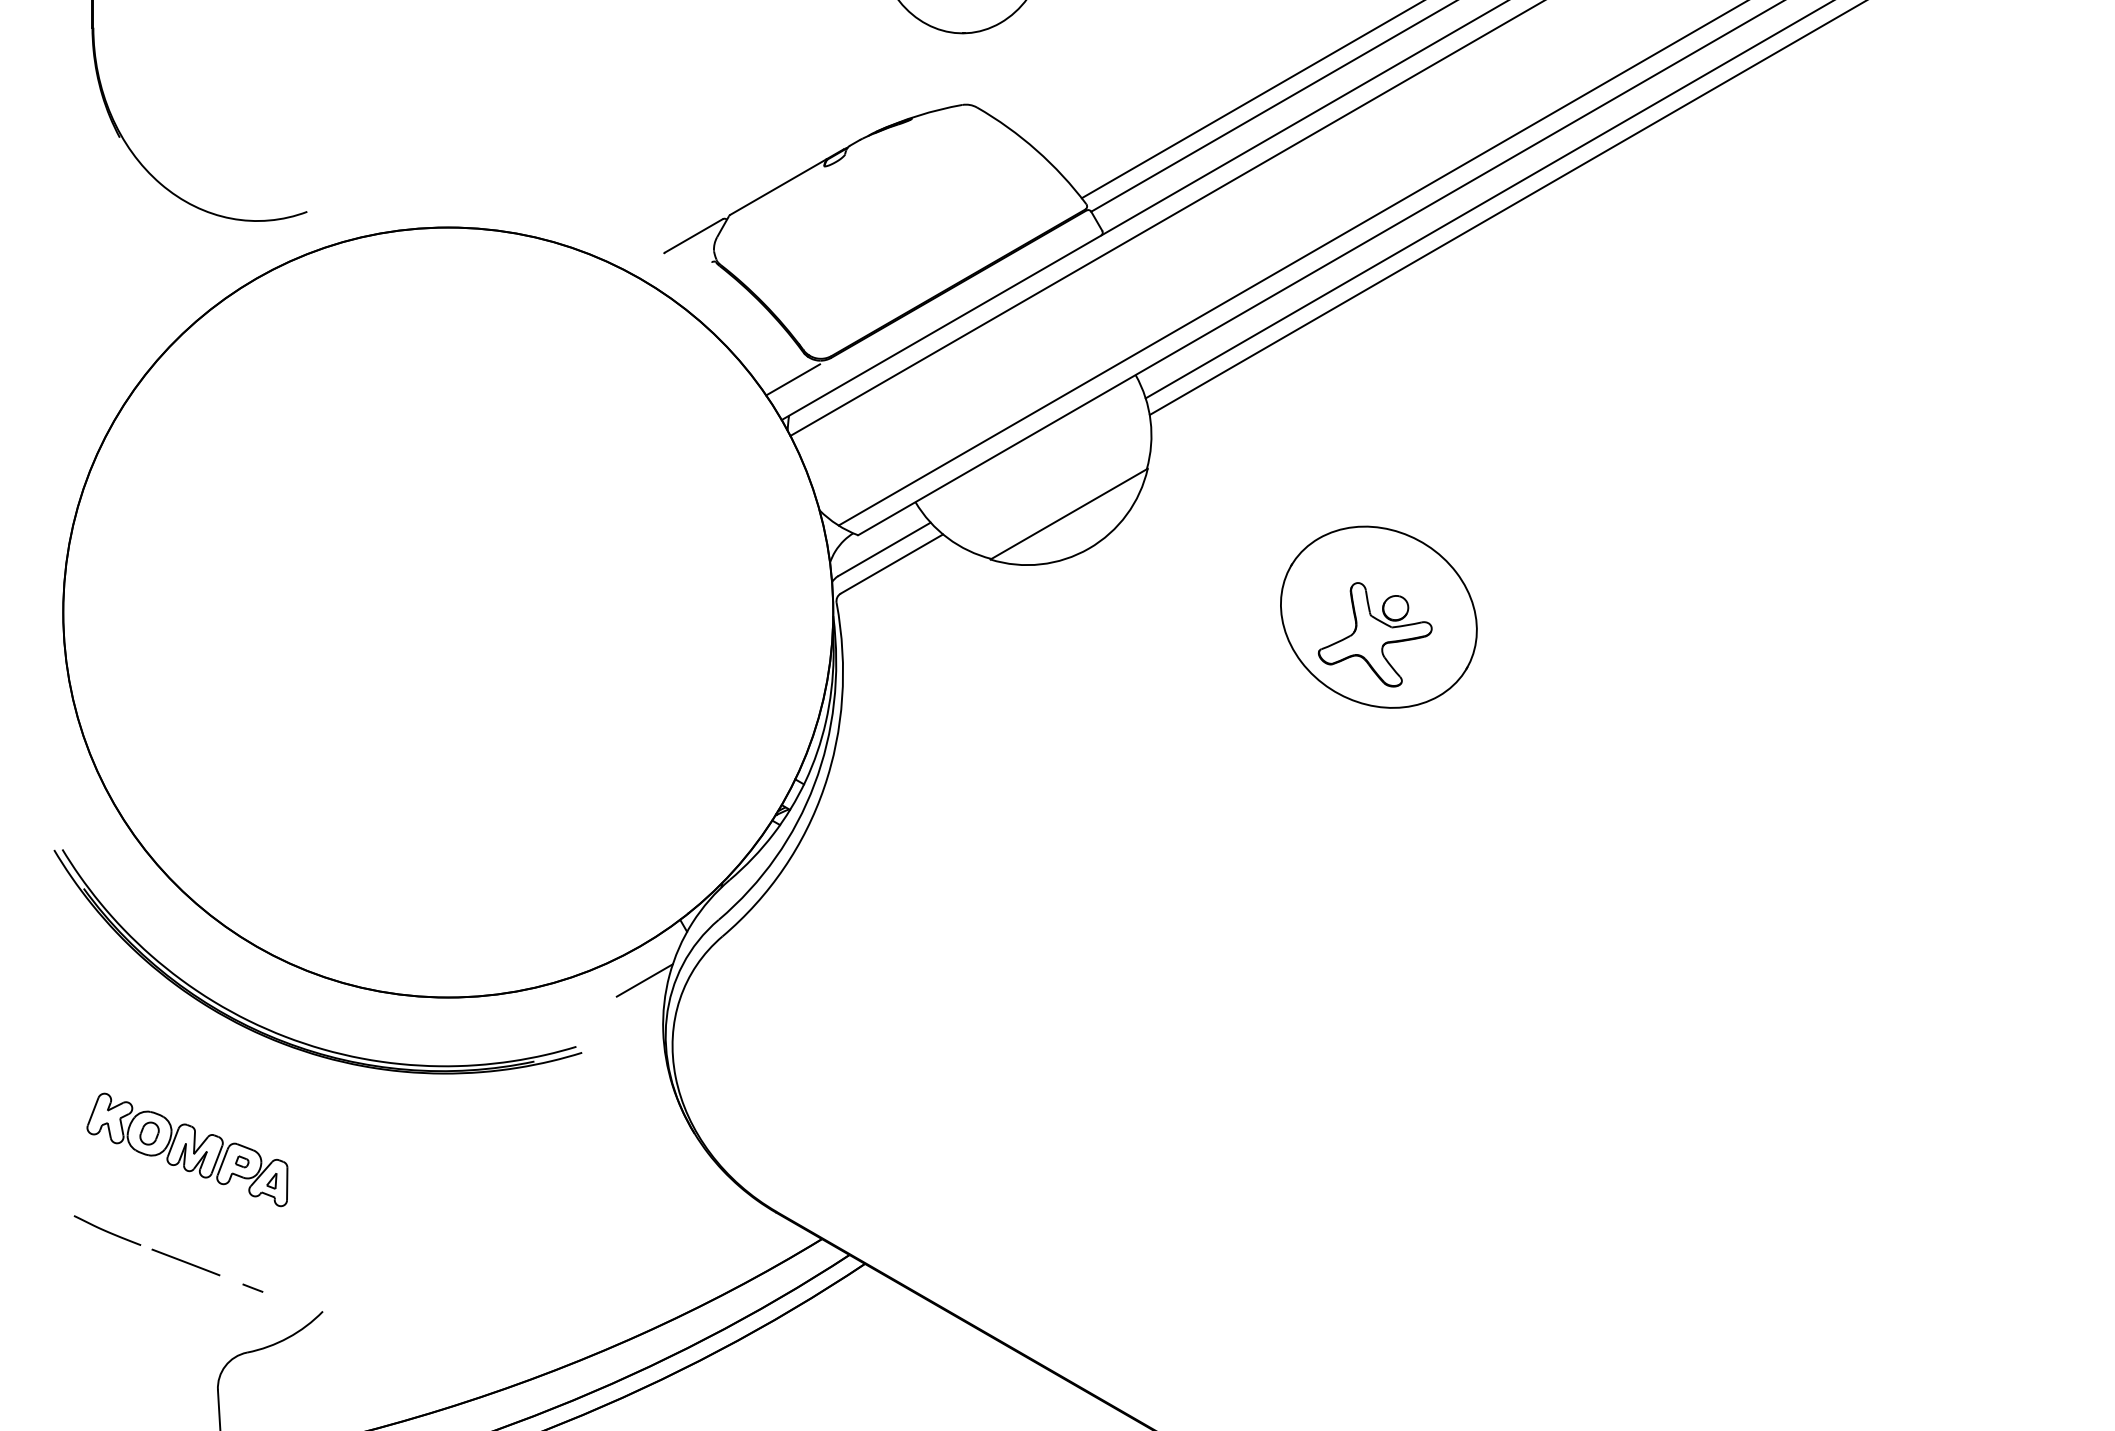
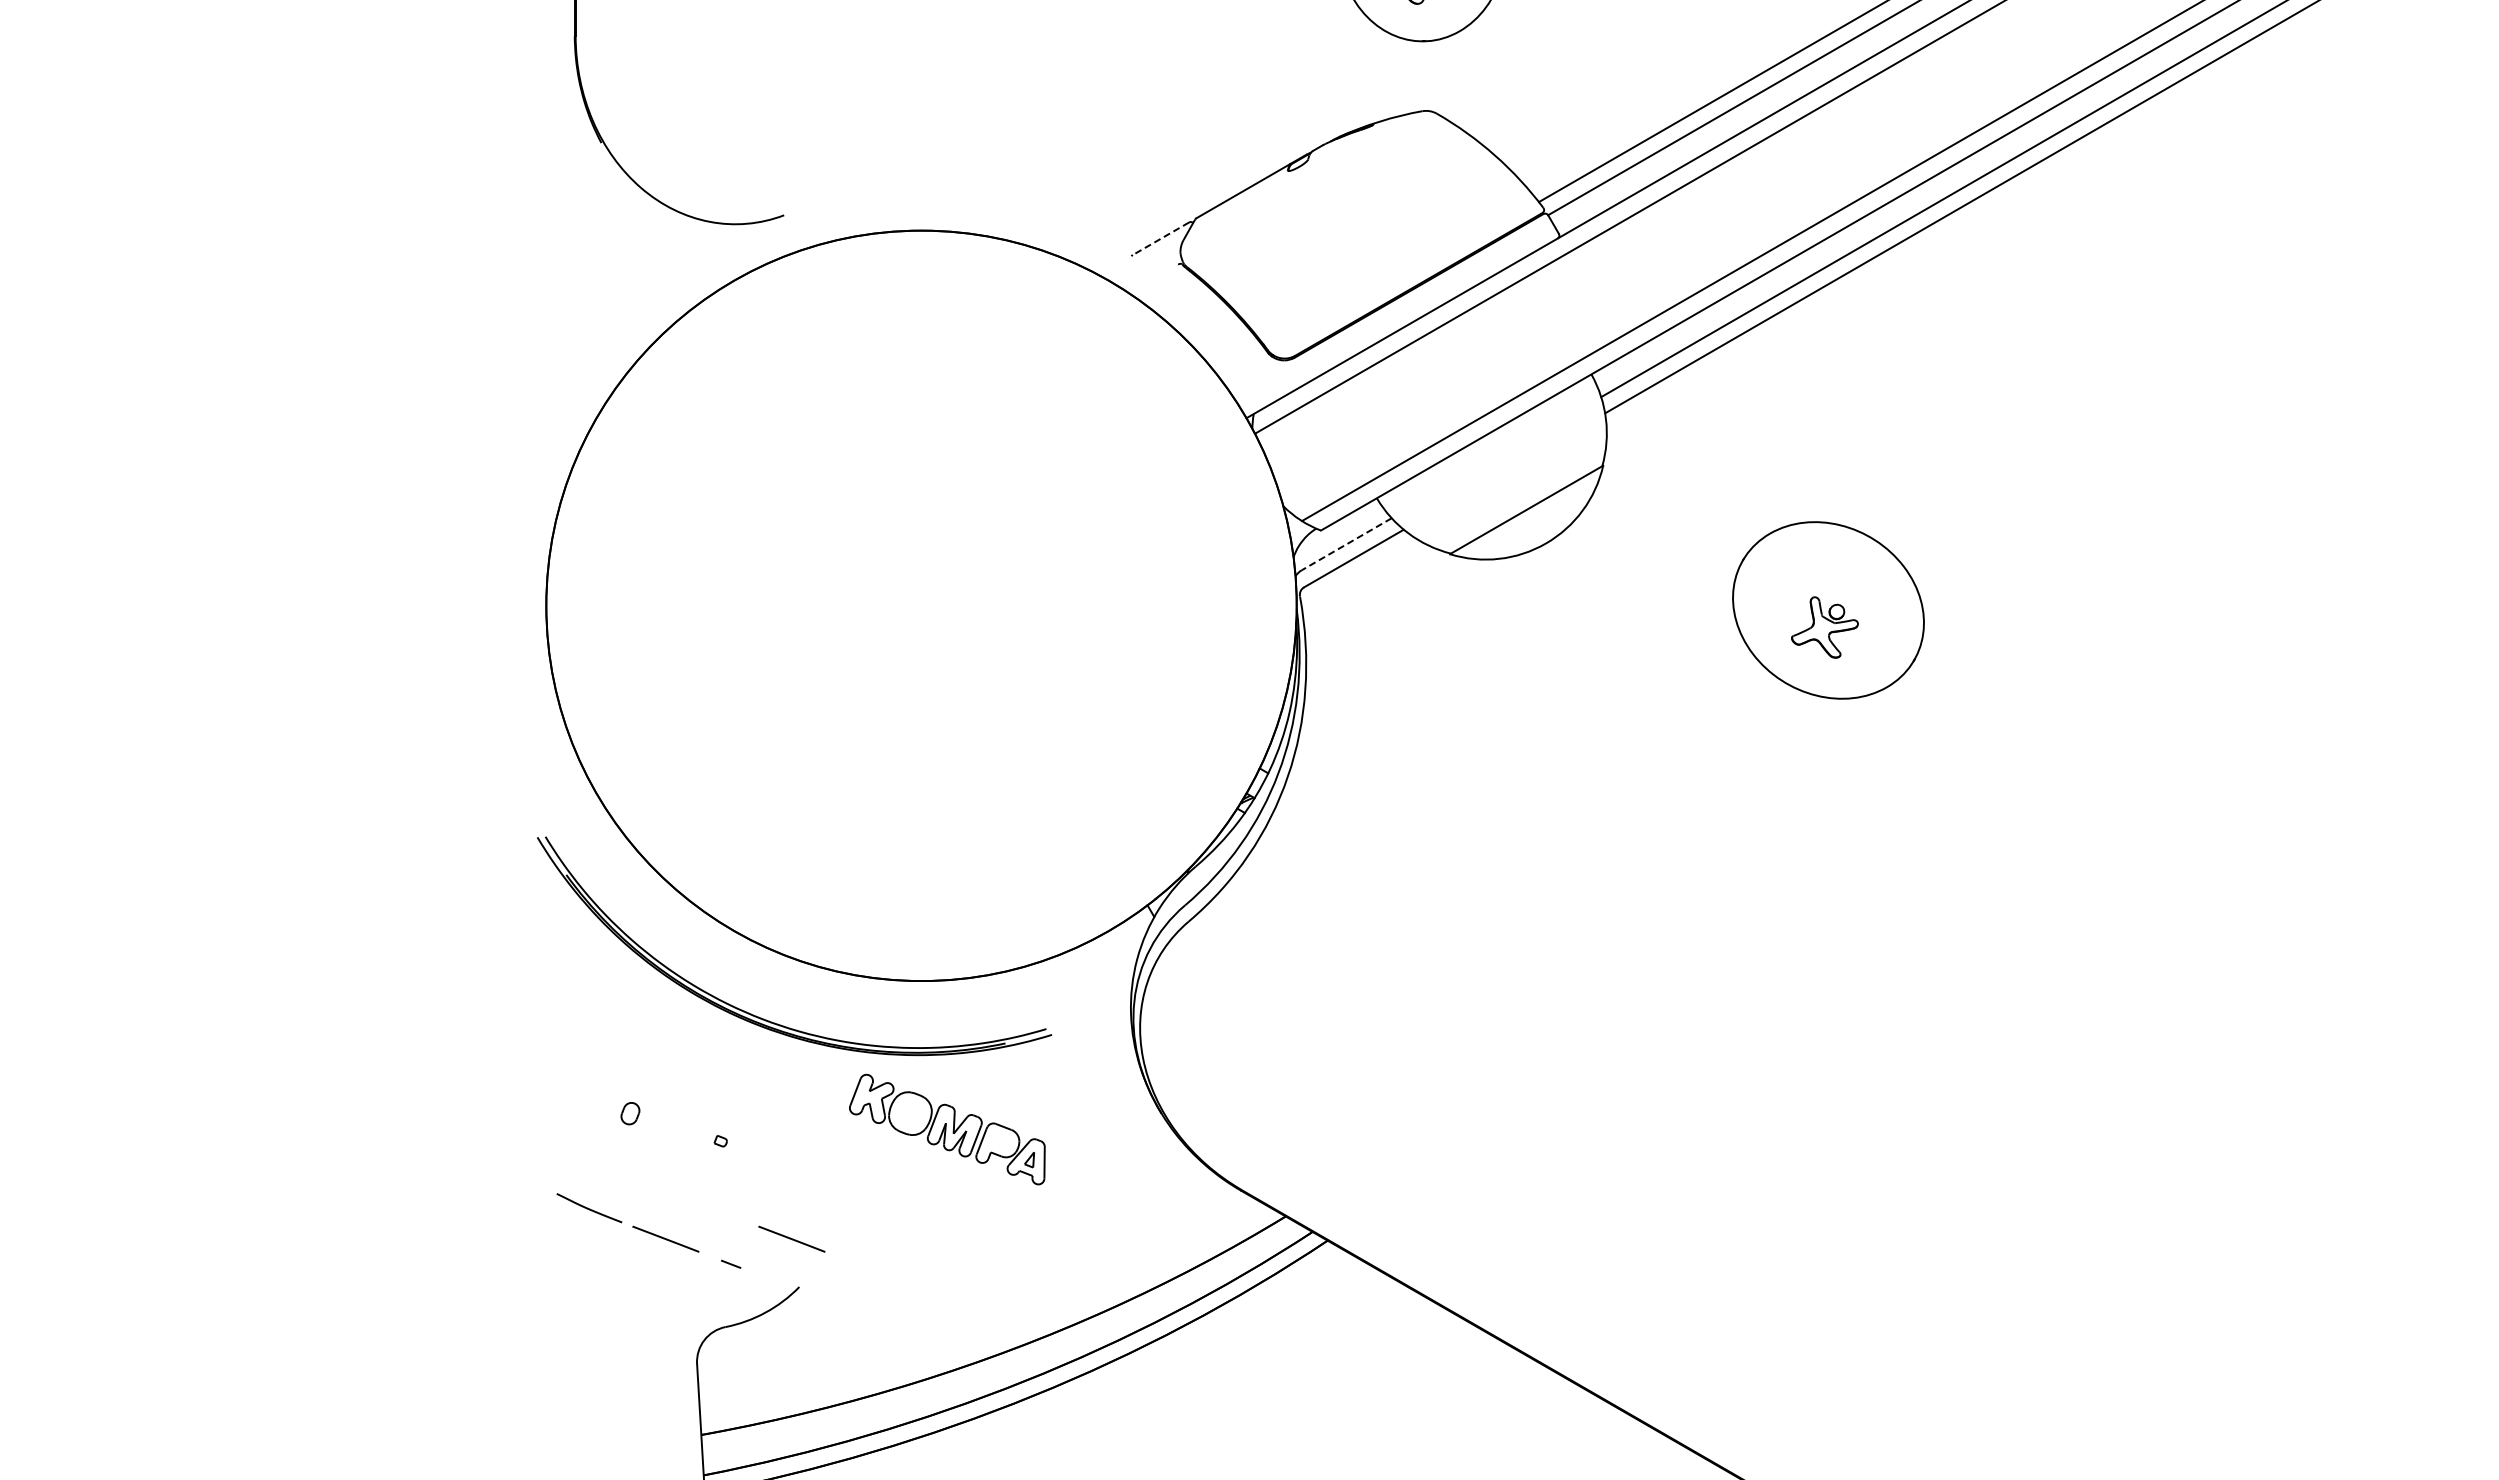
line: (693, 236) -> (1160, 239), solid -> dashed
line: (793, 379) -> (1257, 378), removed
line: (884, 549) -> (1346, 544), solid -> dashed
part: (1374, 634) -> (1824, 627), size x0.6
line: (644, 980) -> (1112, 964), removed
part: (187, 1149) -> (947, 1129), moved
line: (314, 1261) -> (791, 1238), added

